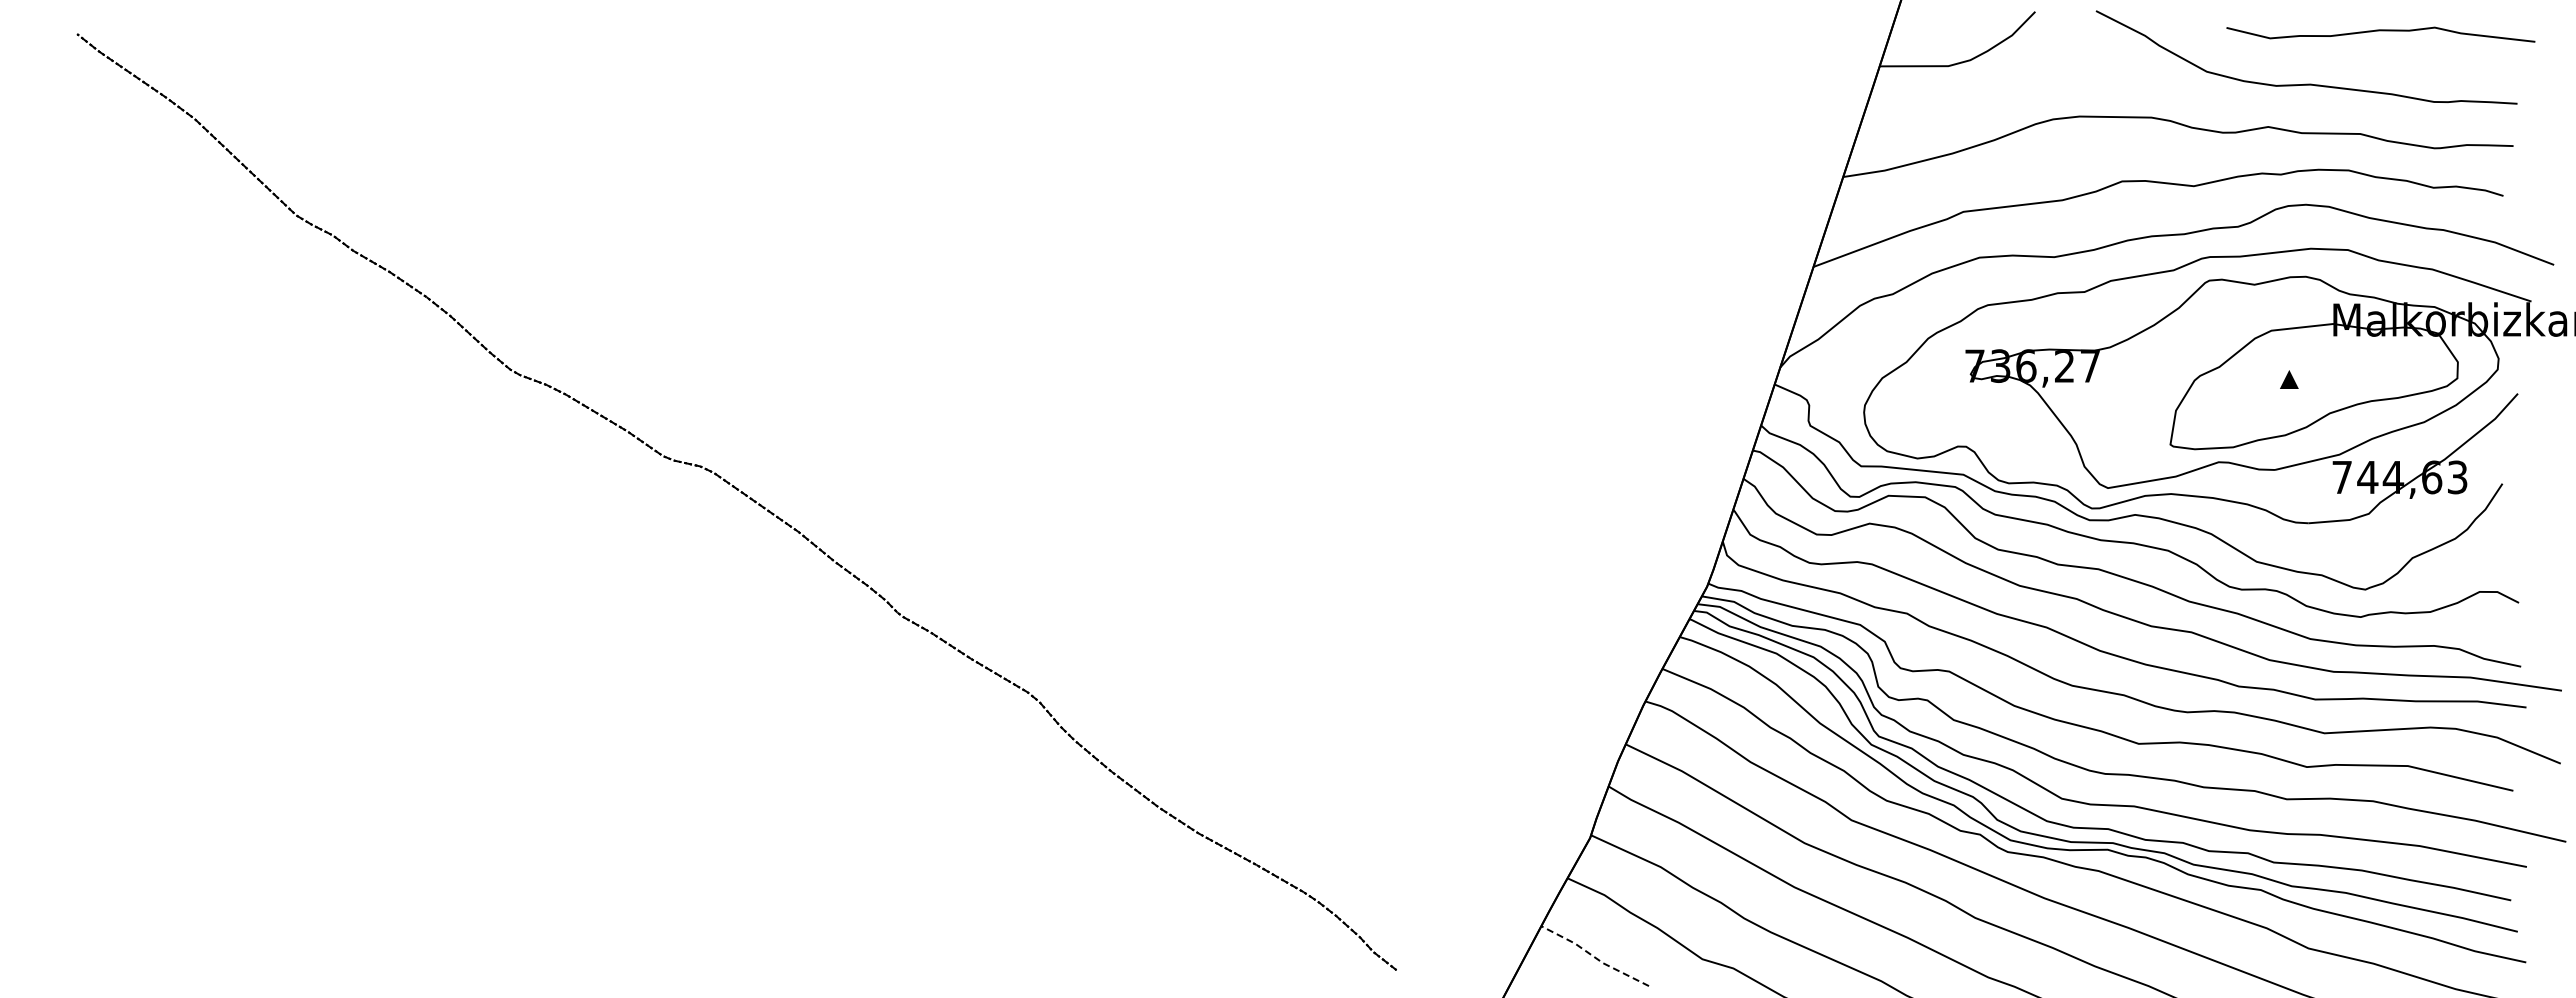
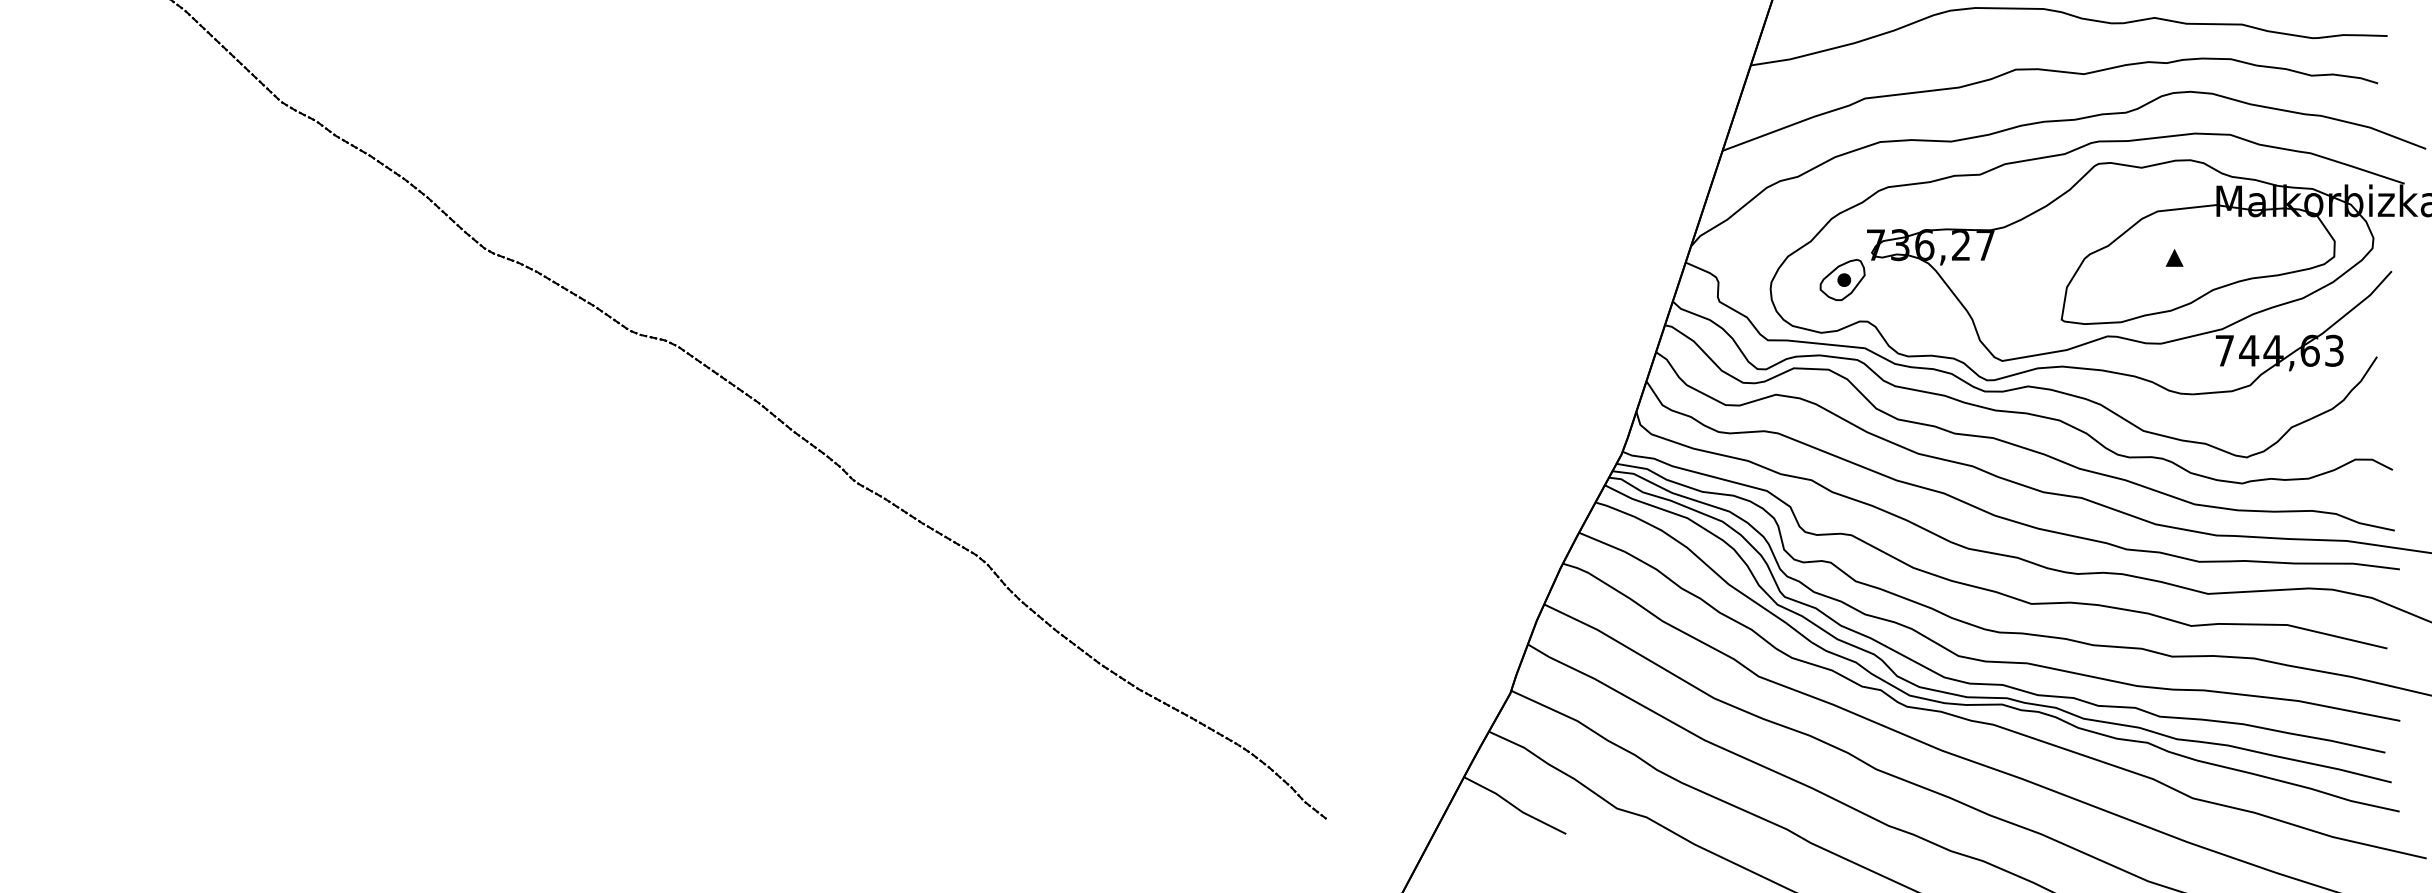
part: (1939, 402) -> (1842, 279), added
line: (1594, 957) -> (1514, 806), dashed -> solid

